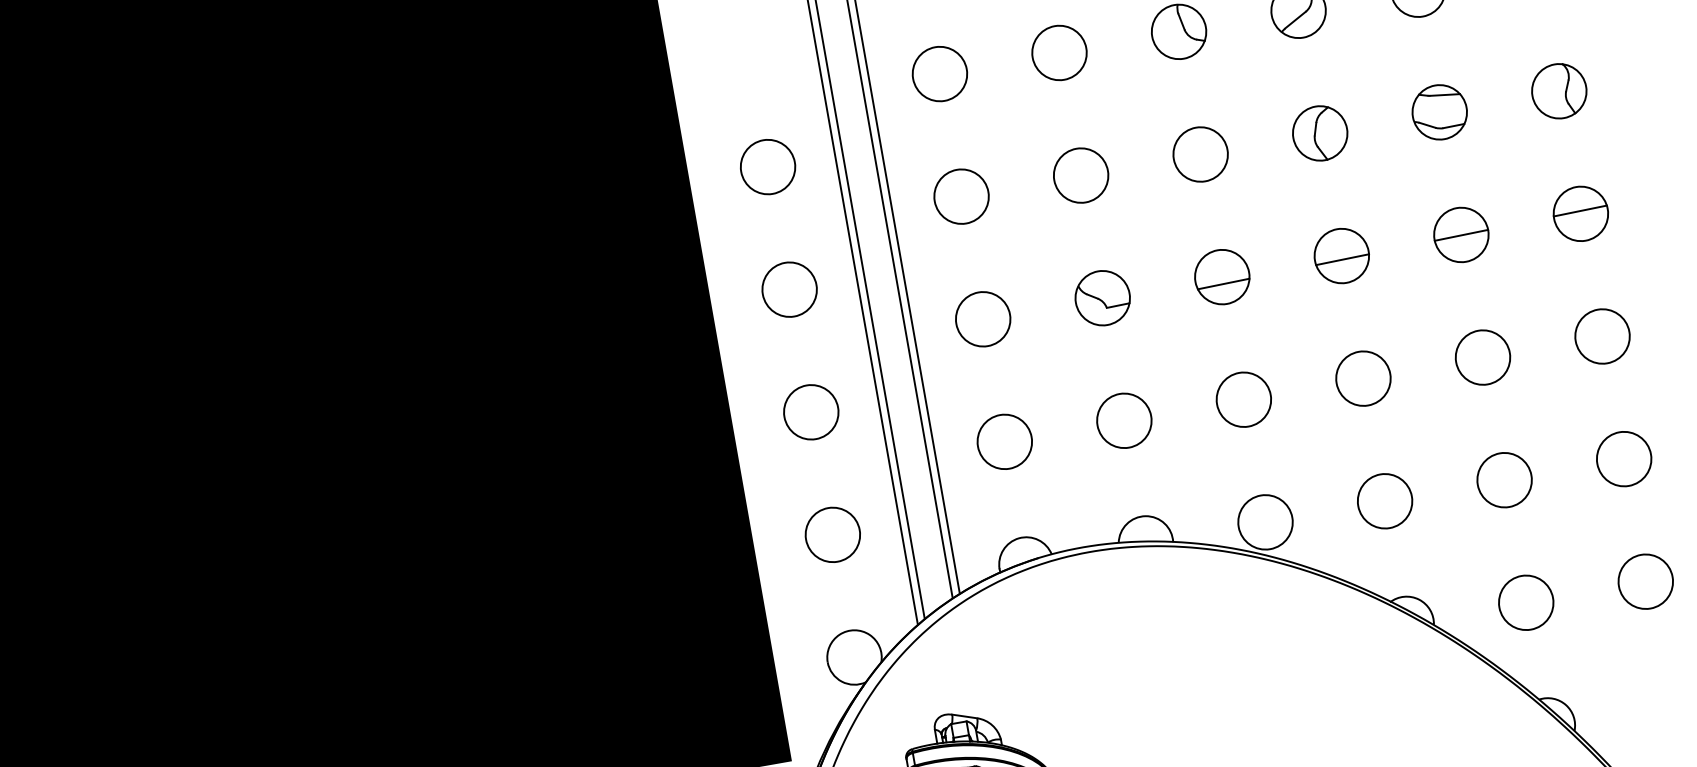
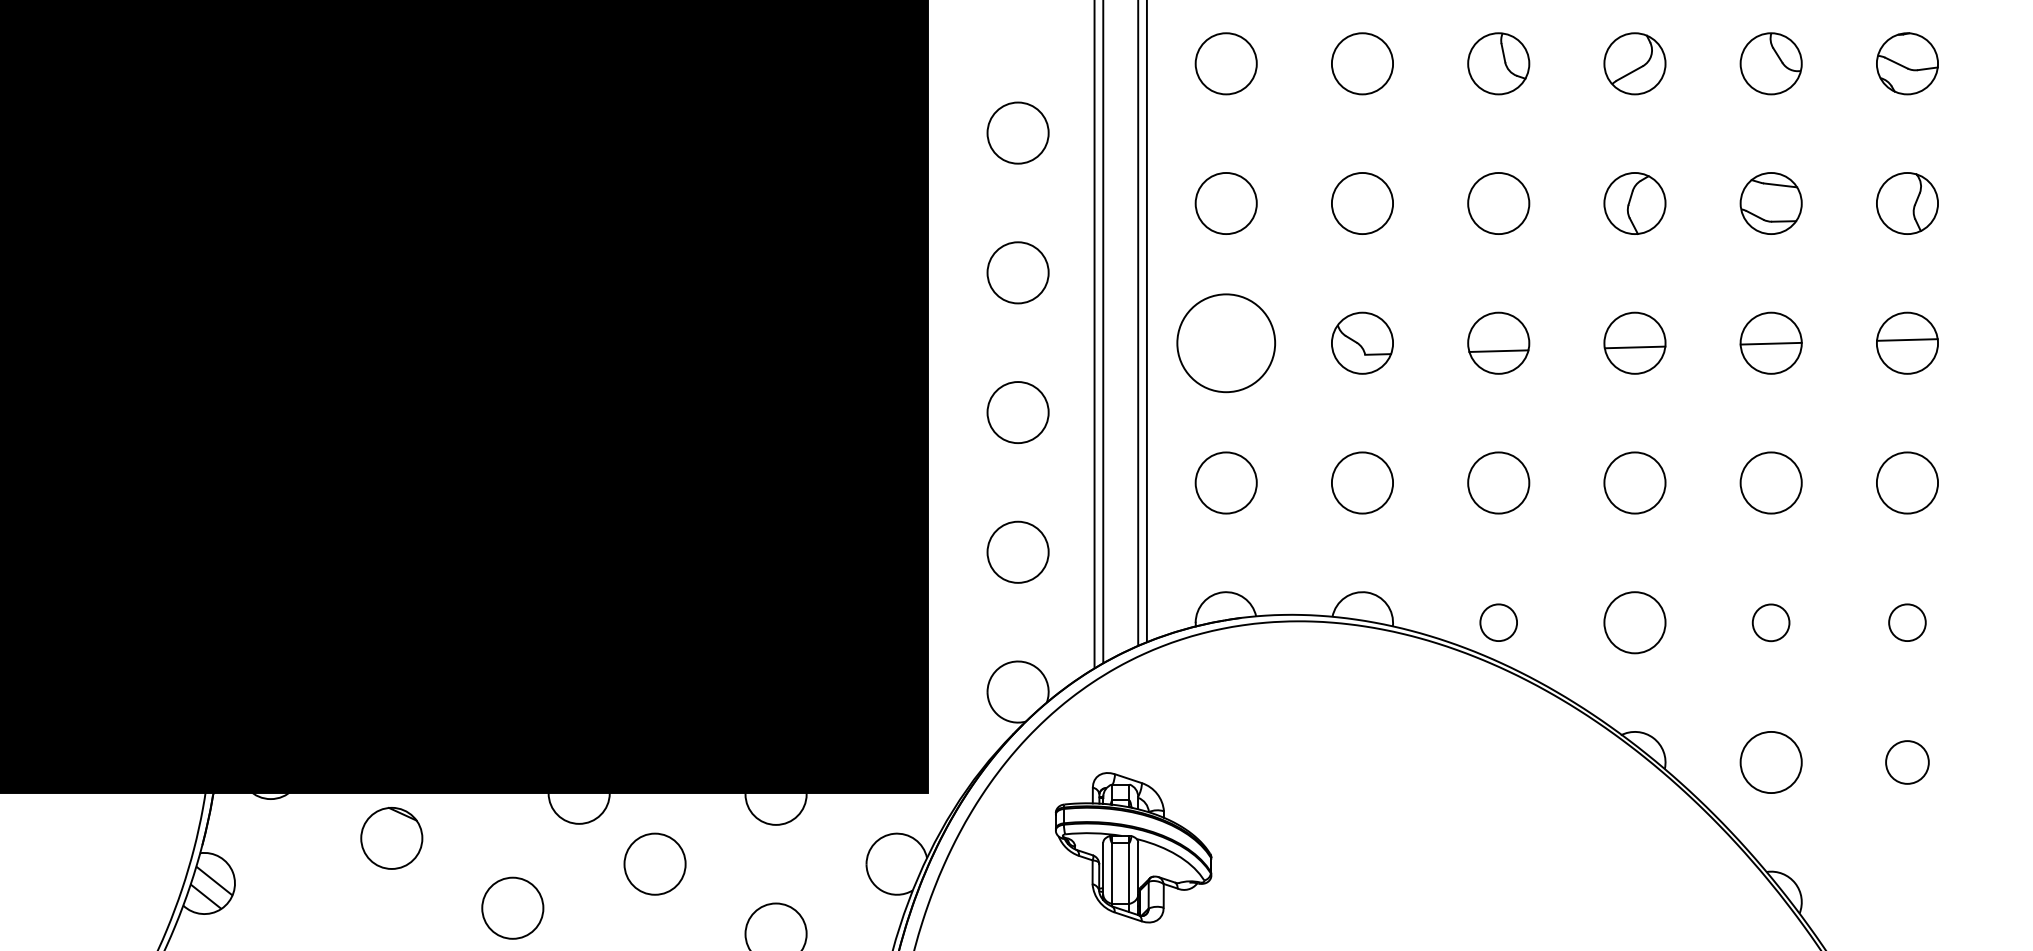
circle: (982, 318) -> (1225, 342), size x1.6
circle: (1624, 458) -> (1907, 622), size x0.6
circle: (1503, 480) -> (1770, 622), size x0.6
circle: (1265, 522) -> (1498, 622), size x0.6
circle: (1645, 581) -> (1907, 762), size x0.7

